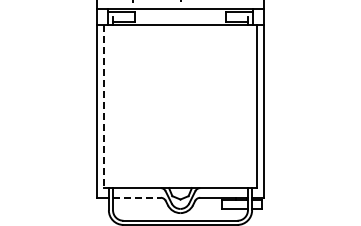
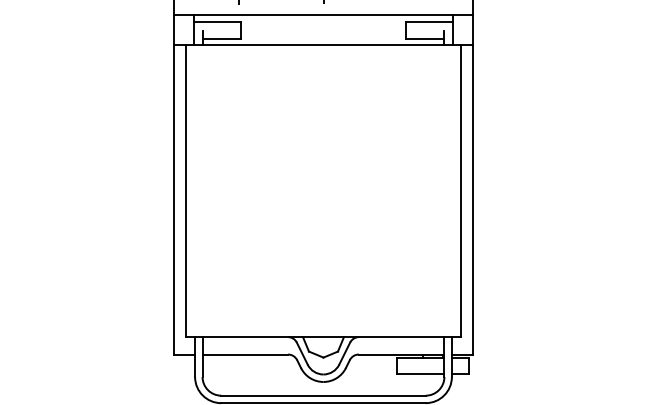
line: (103, 107) -> (185, 192), dashed -> solid
line: (136, 197) -> (244, 353), dashed -> solid

